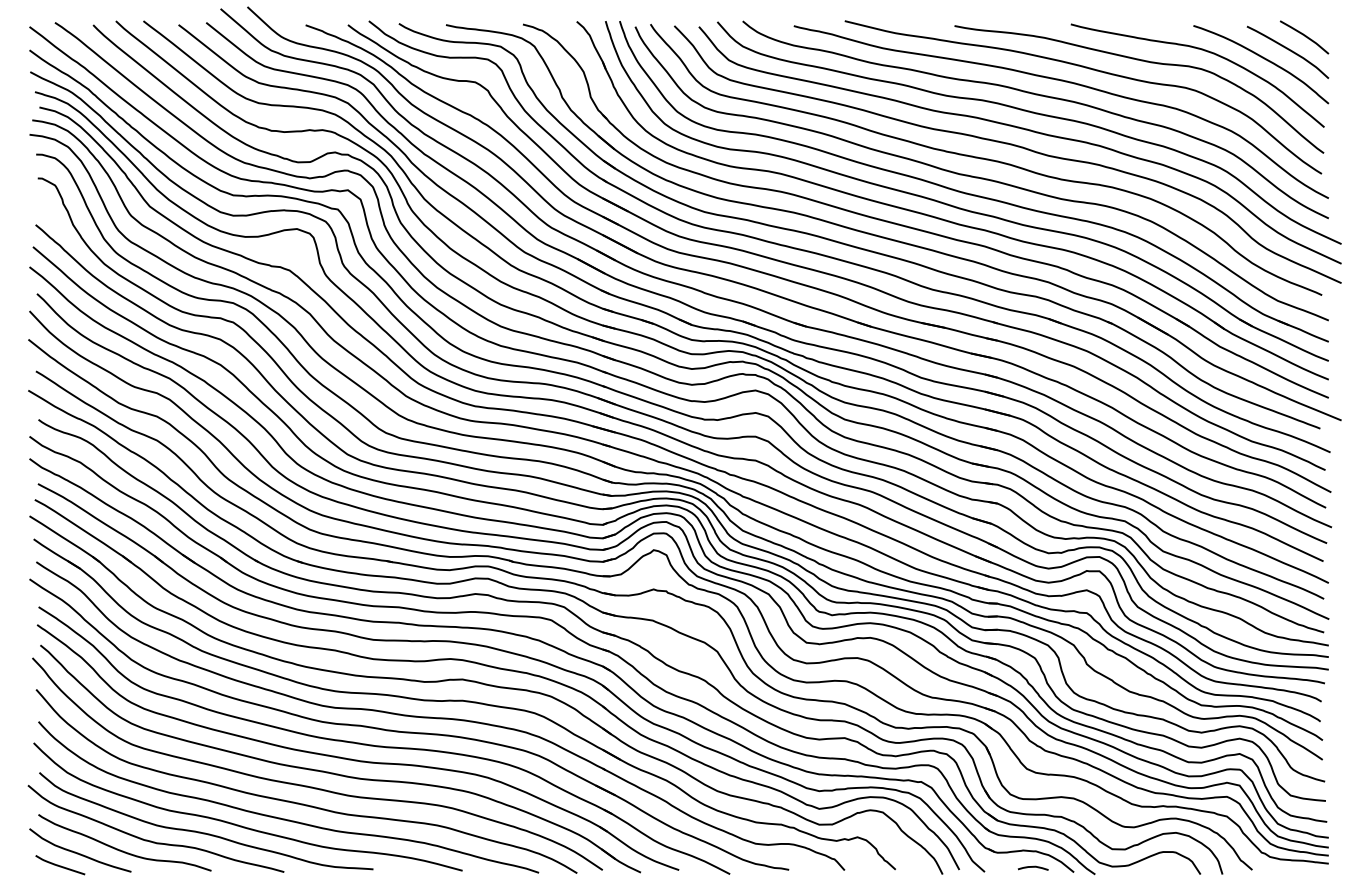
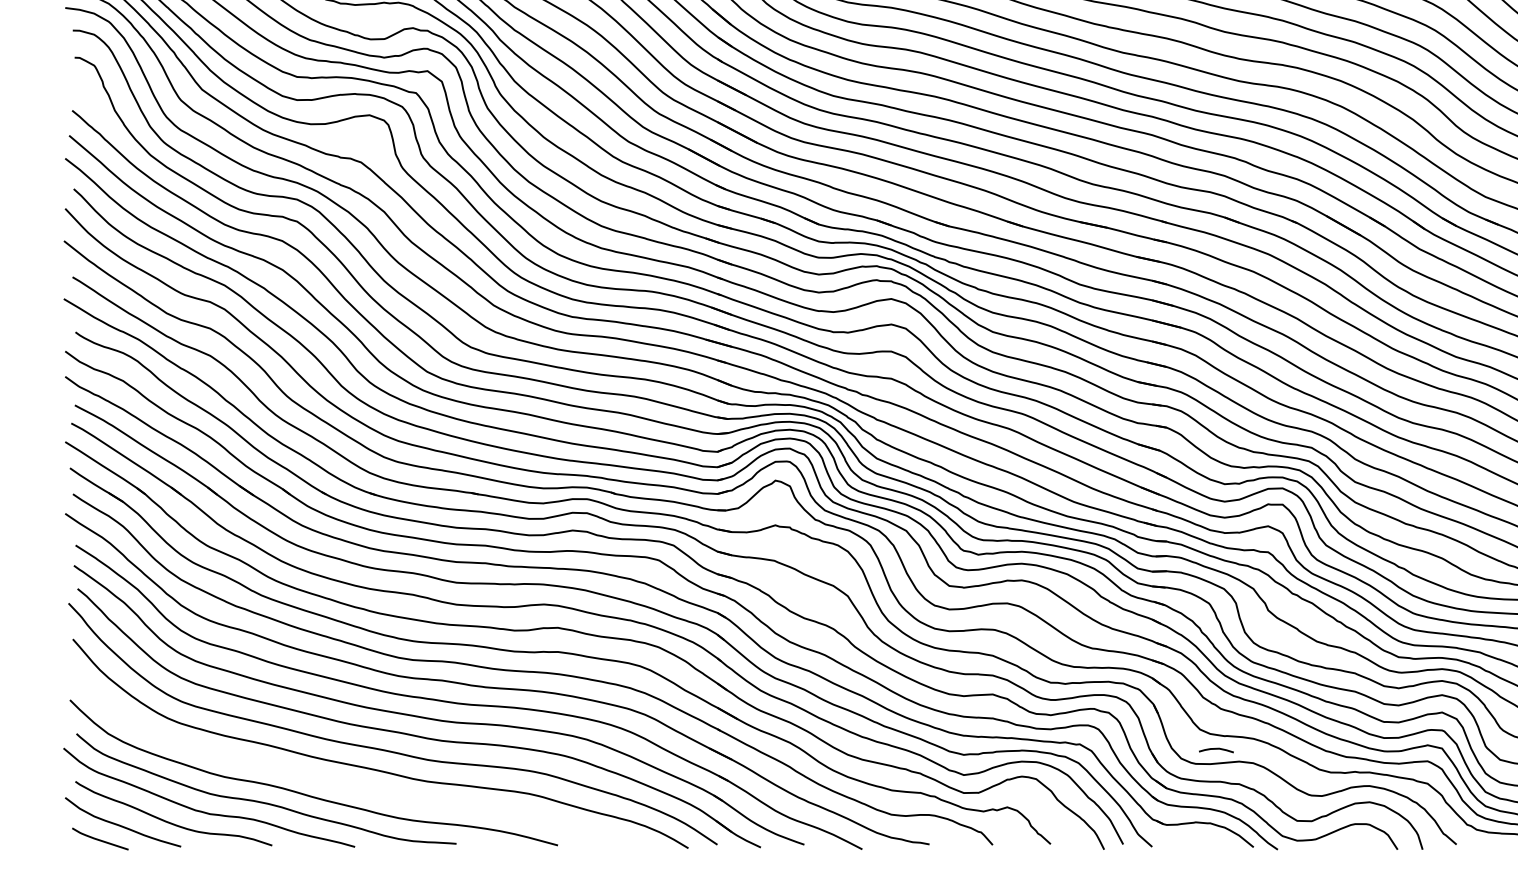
curve: (285, 818) -> (356, 785), removed
curve: (1032, 867) -> (1215, 749), moved

